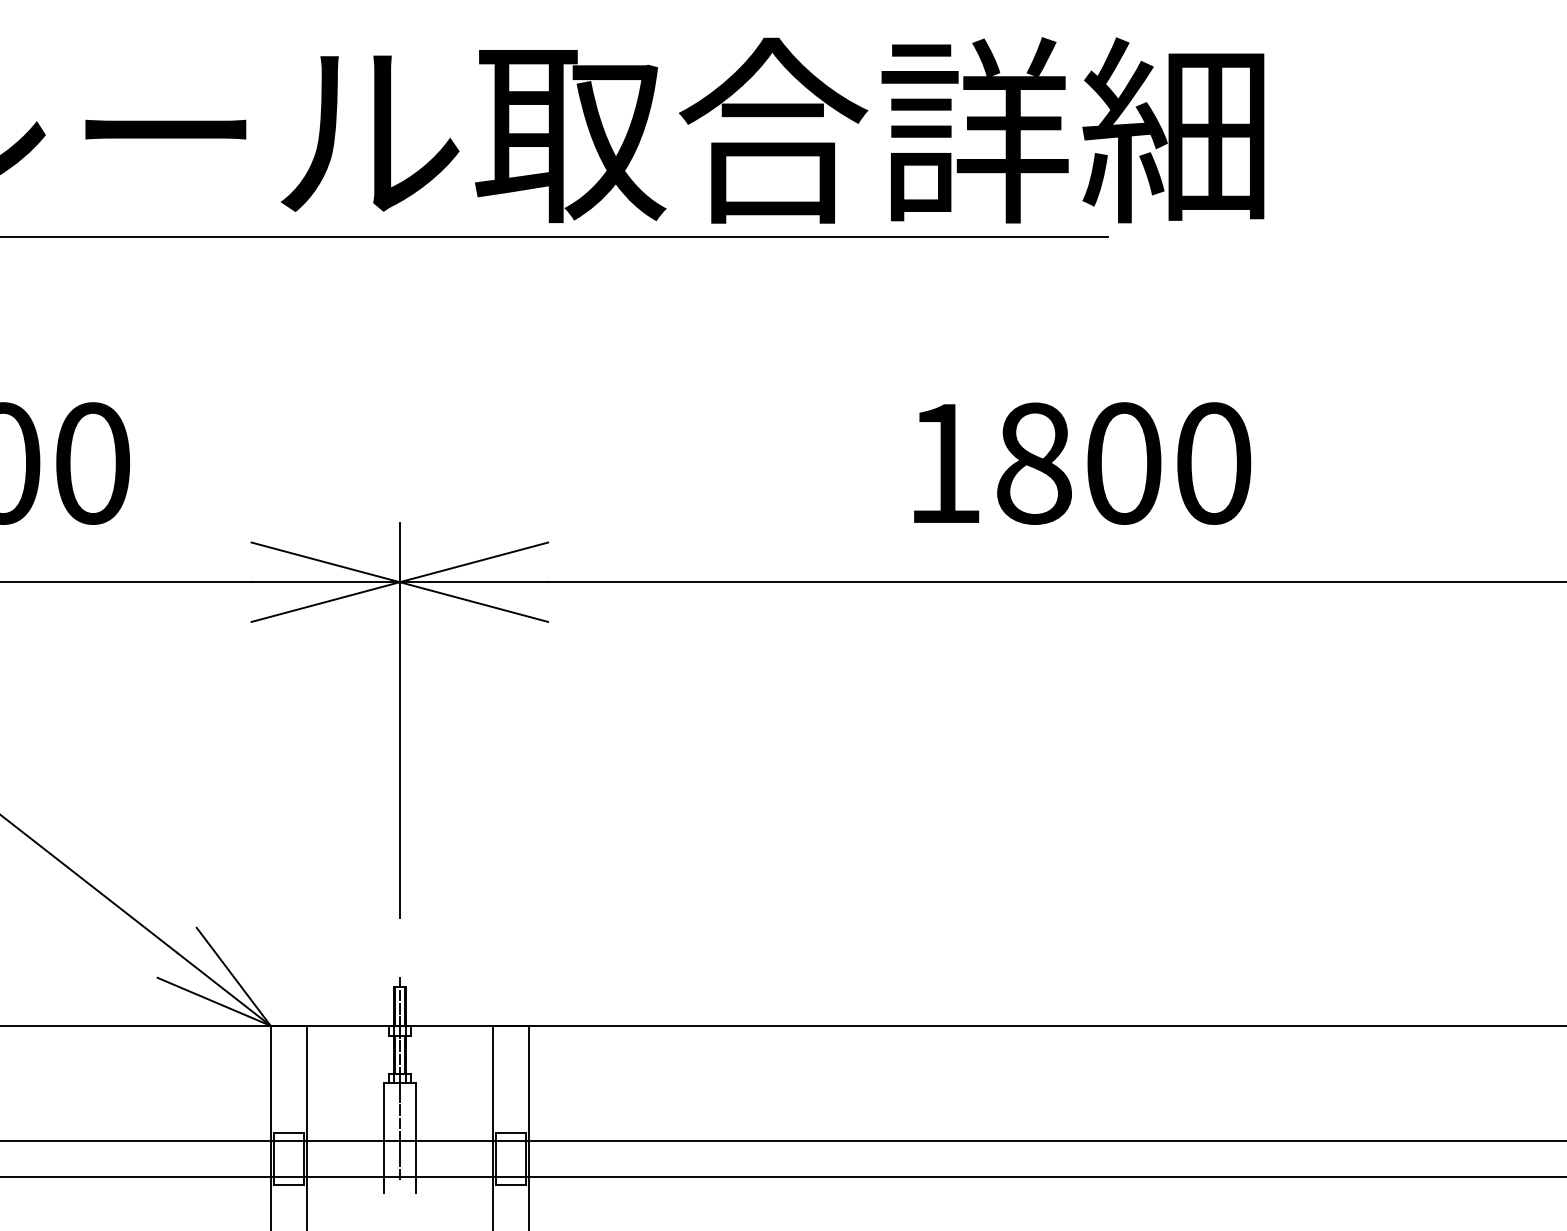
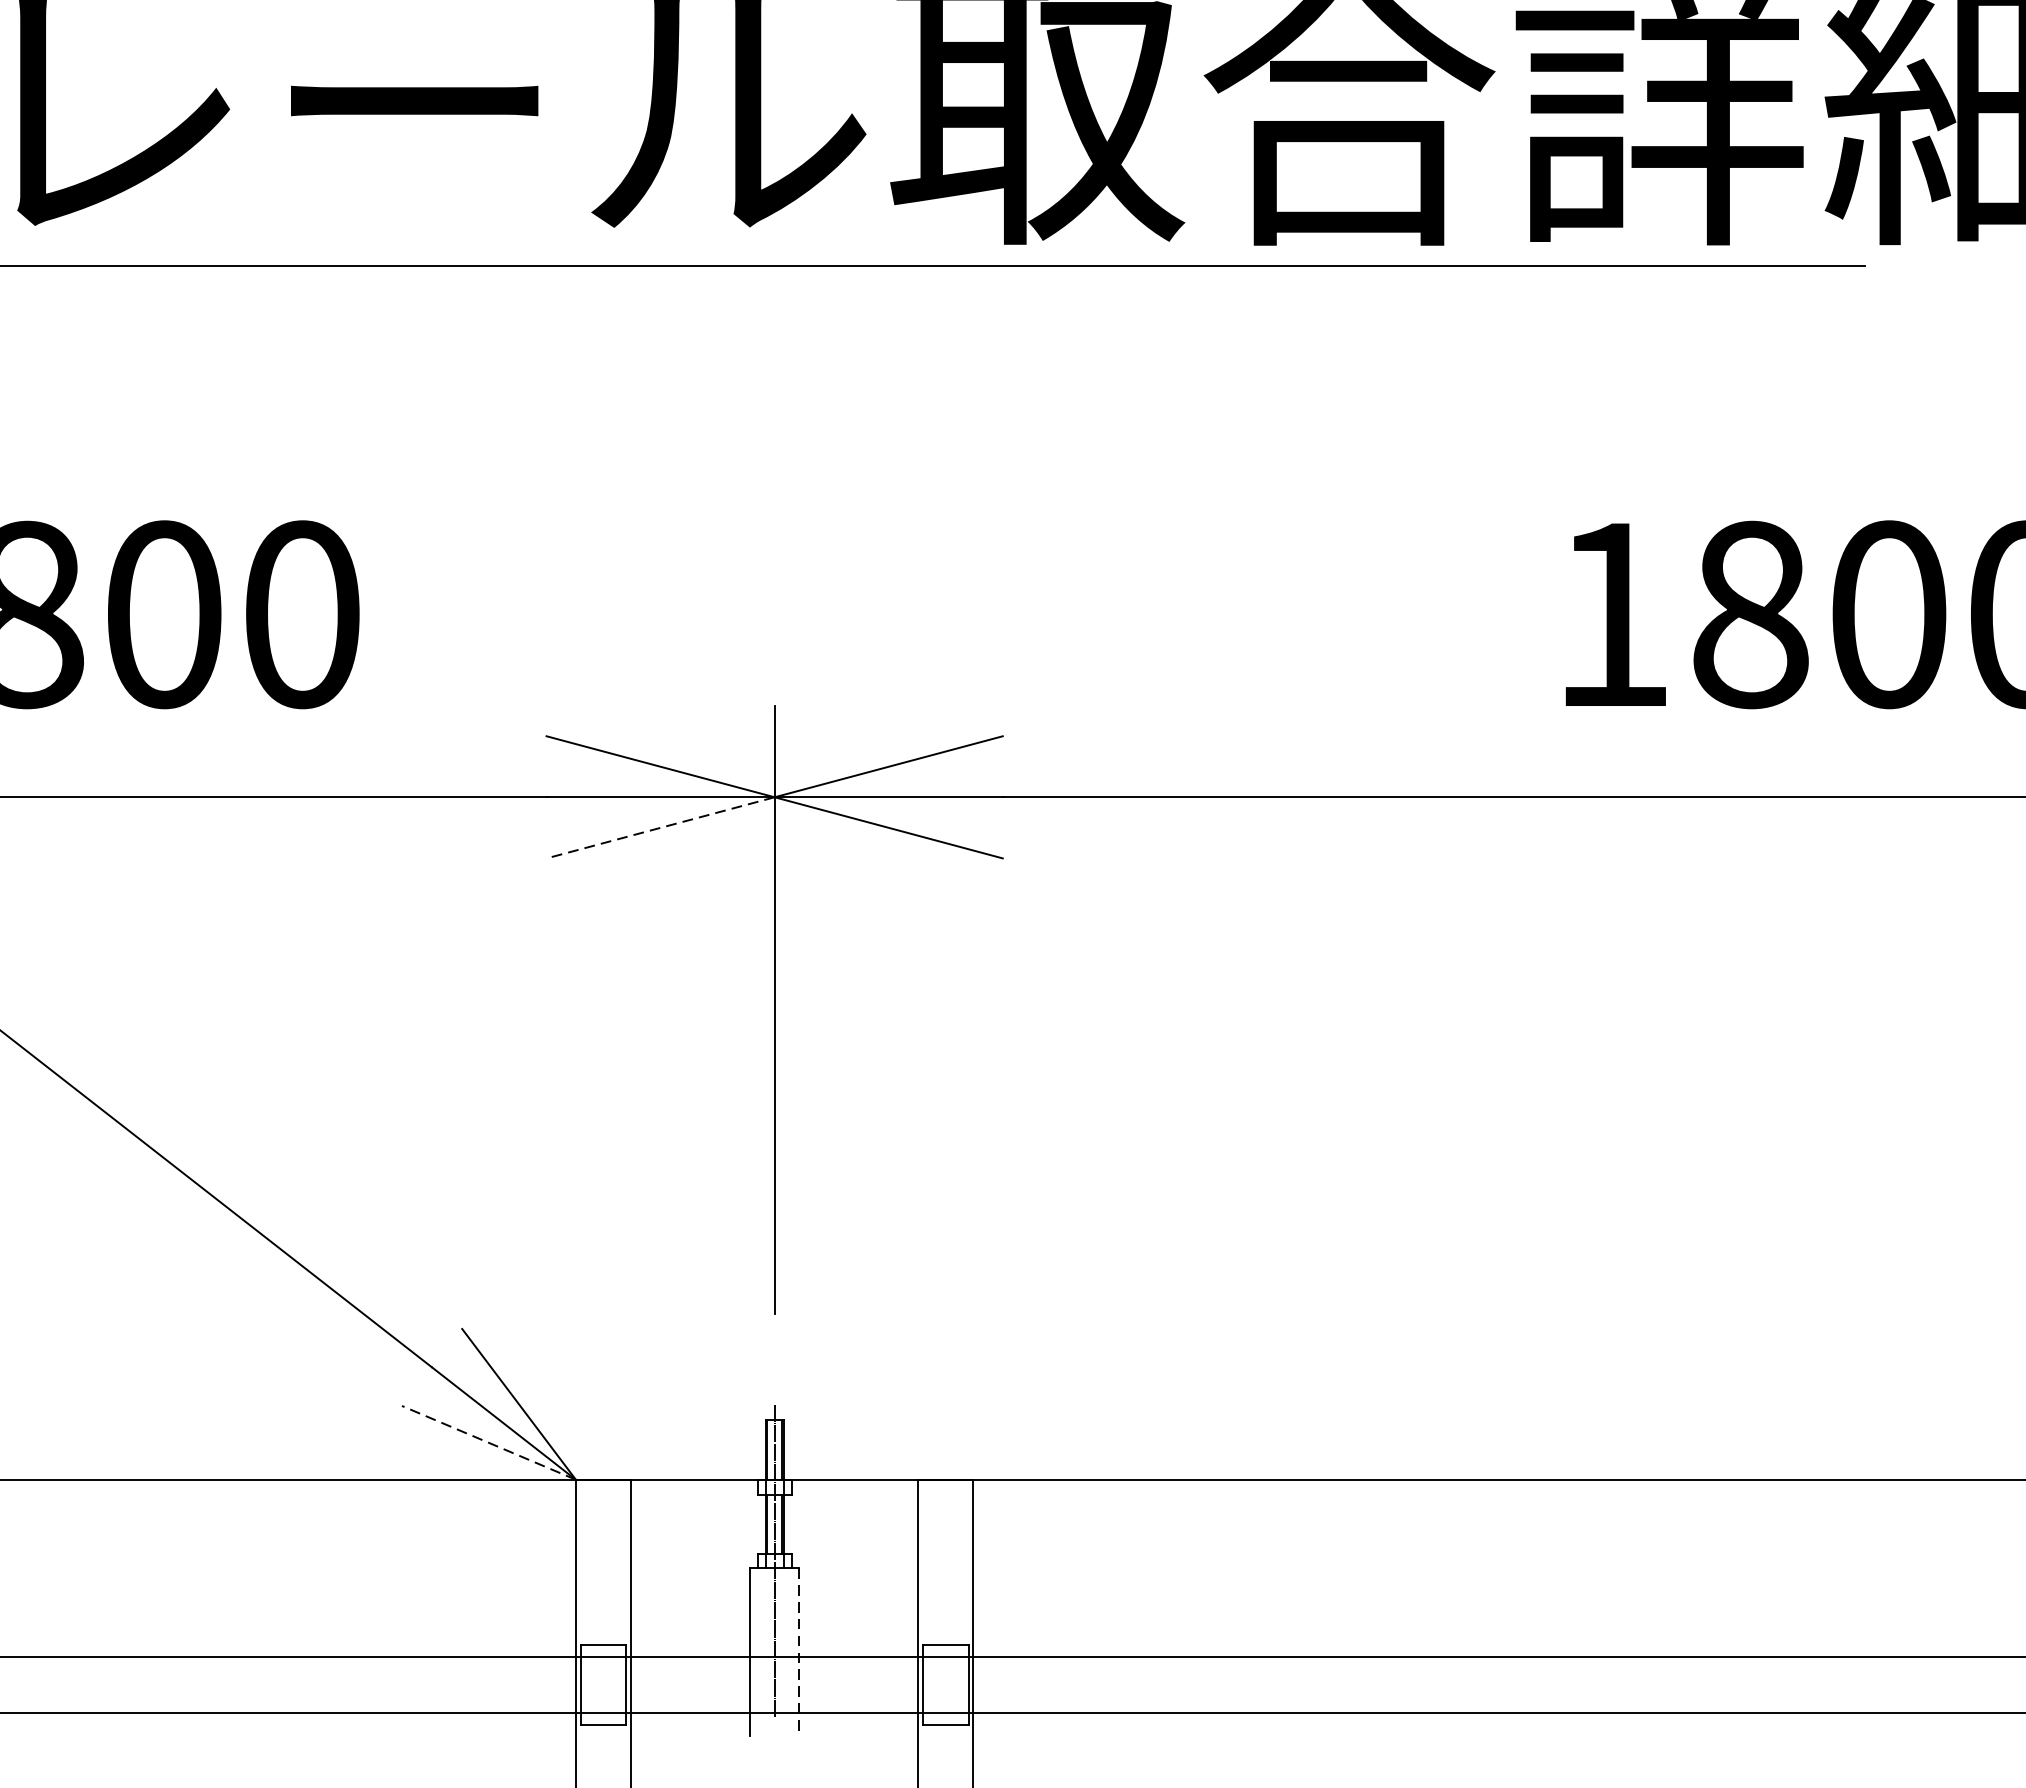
line: (325, 602) -> (660, 828), solid -> dashed
line: (213, 1001) -> (487, 1442), solid -> dashed
line: (415, 1137) -> (798, 1651), solid -> dashed

